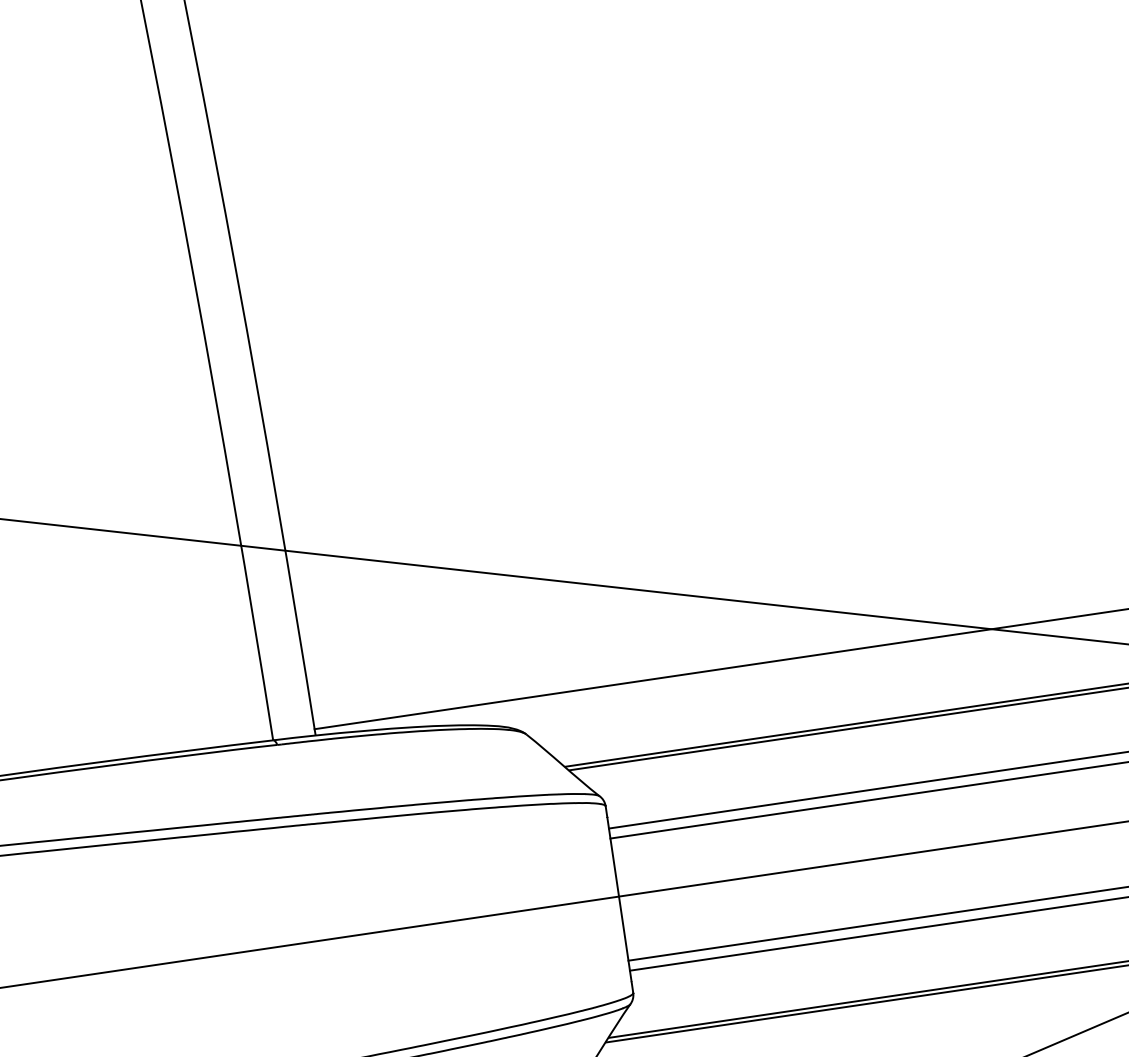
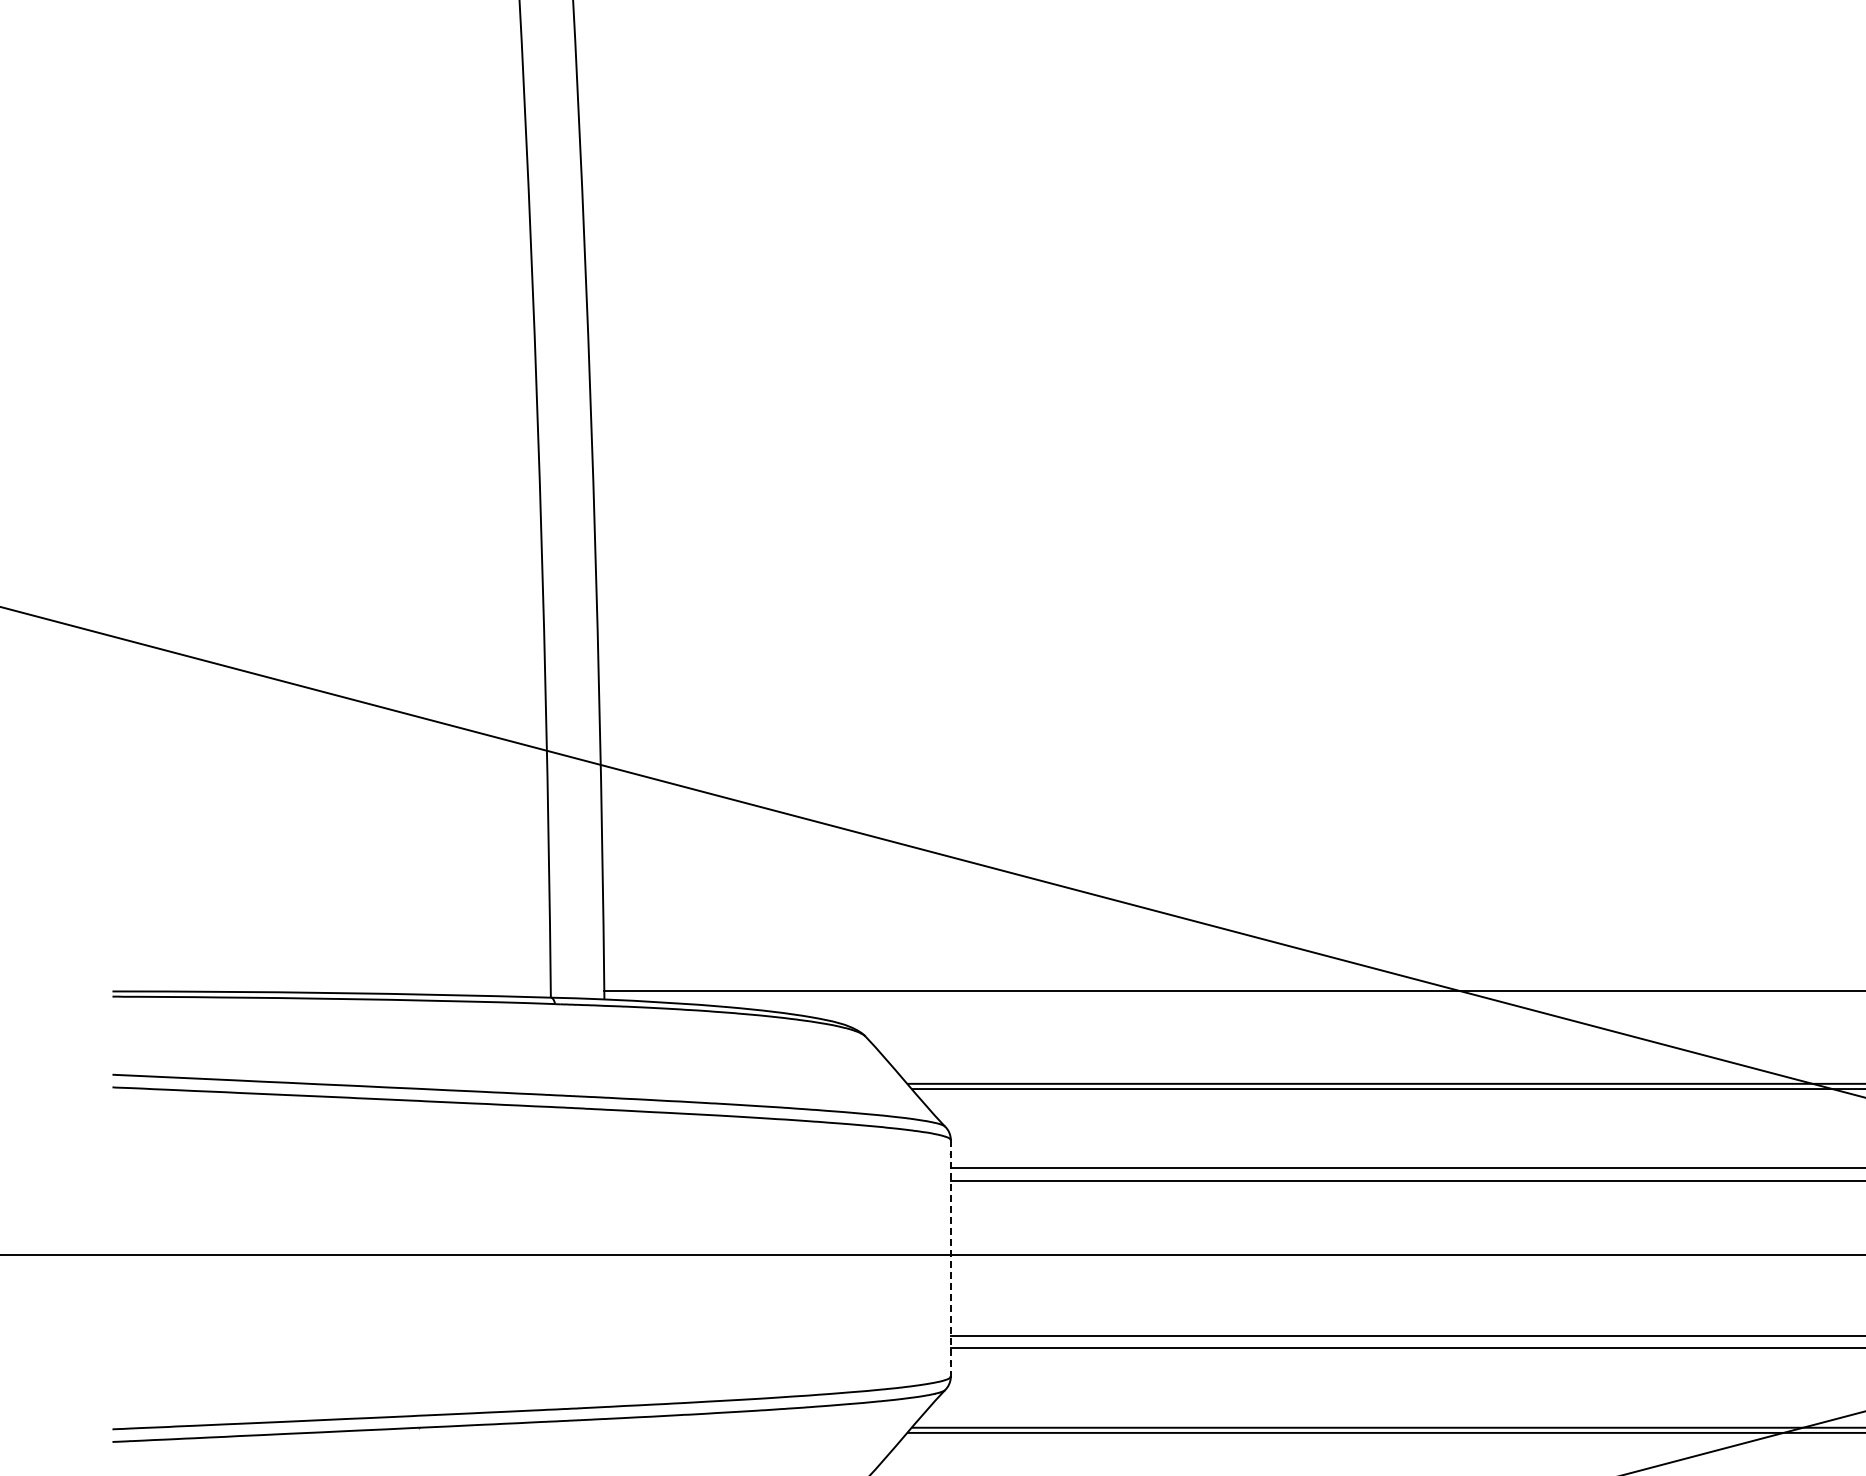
line: (619, 899) -> (950, 1258), solid -> dashed

